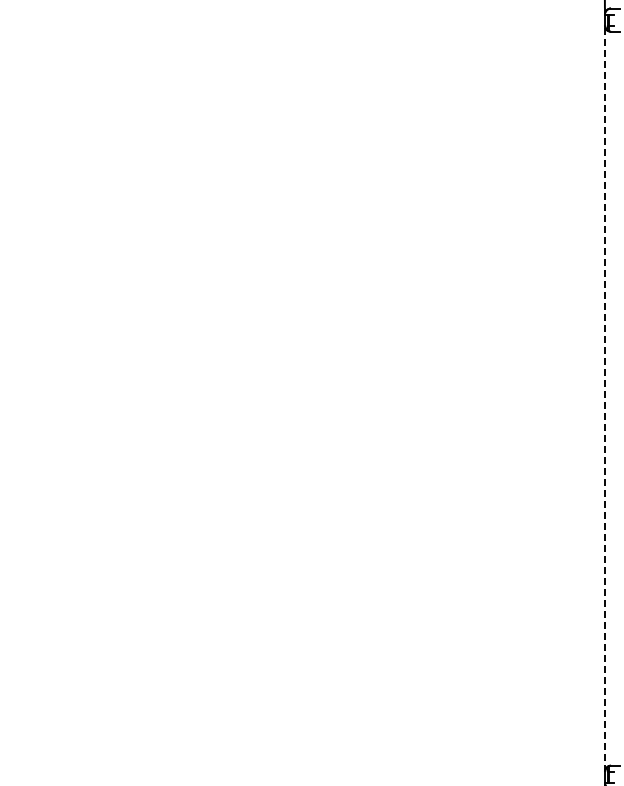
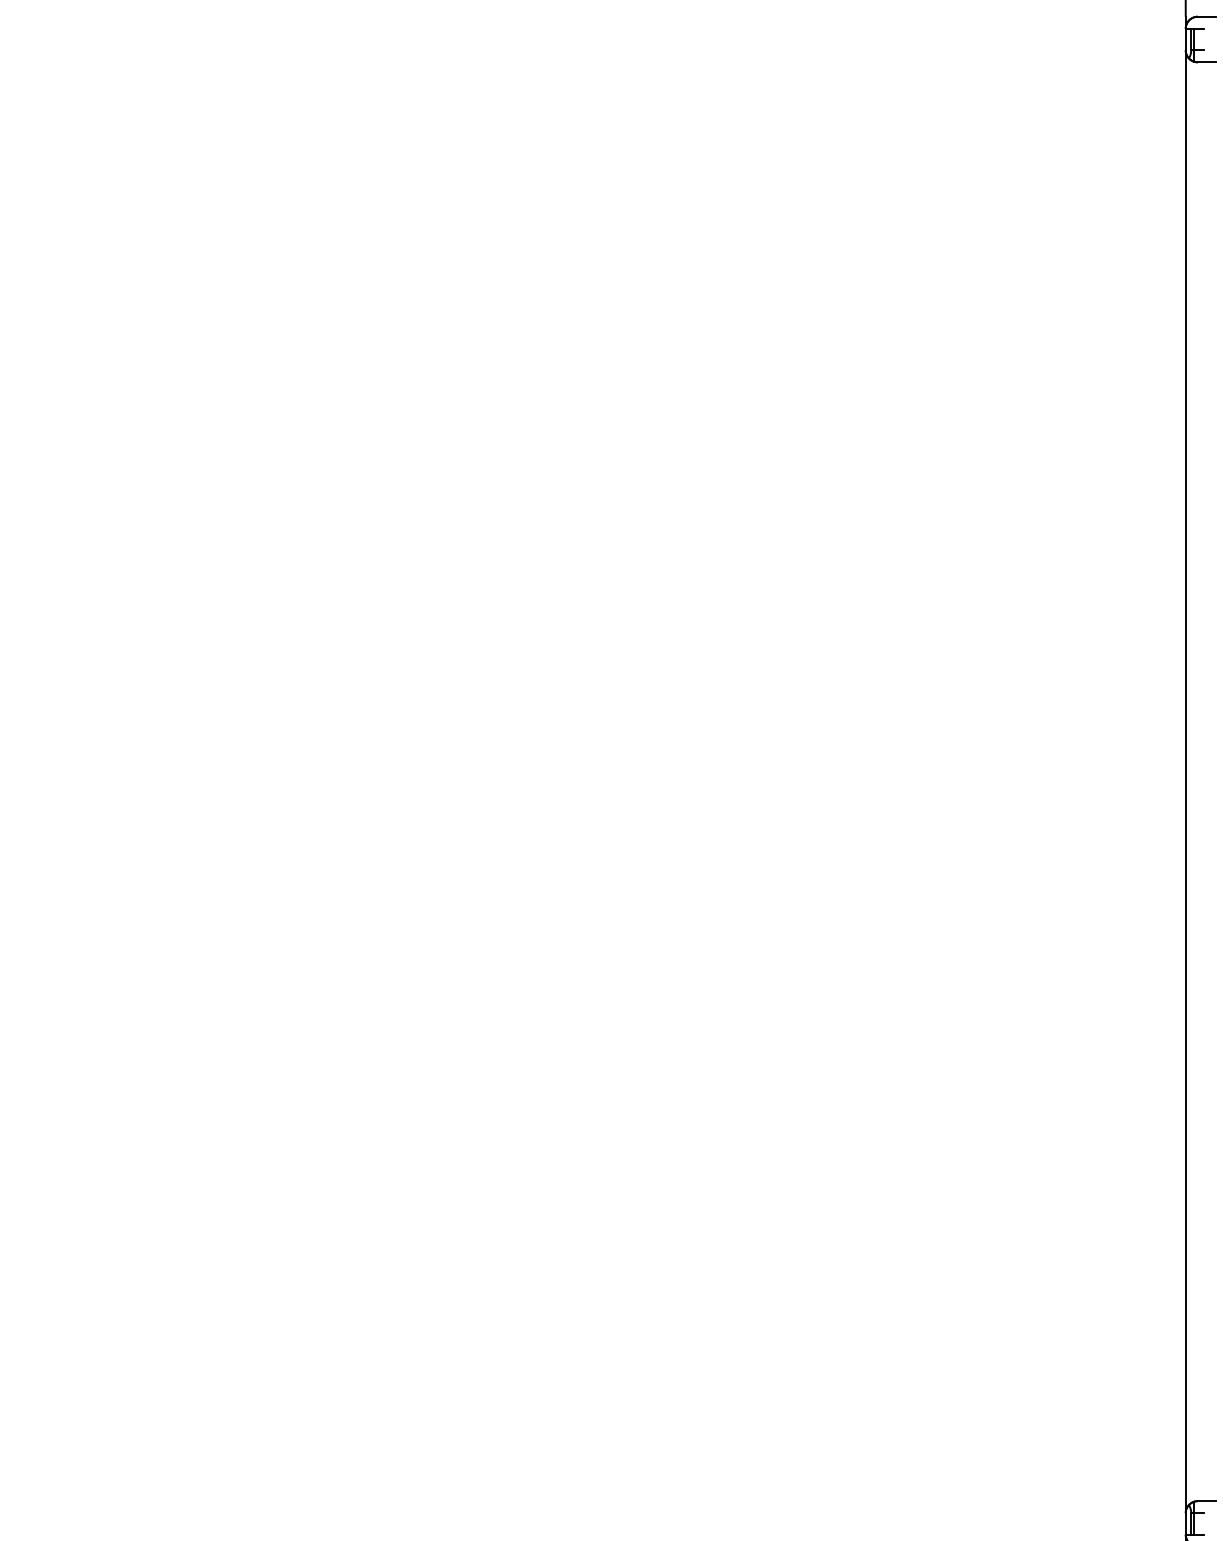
line: (604, 398) -> (1184, 781), dashed -> solid

